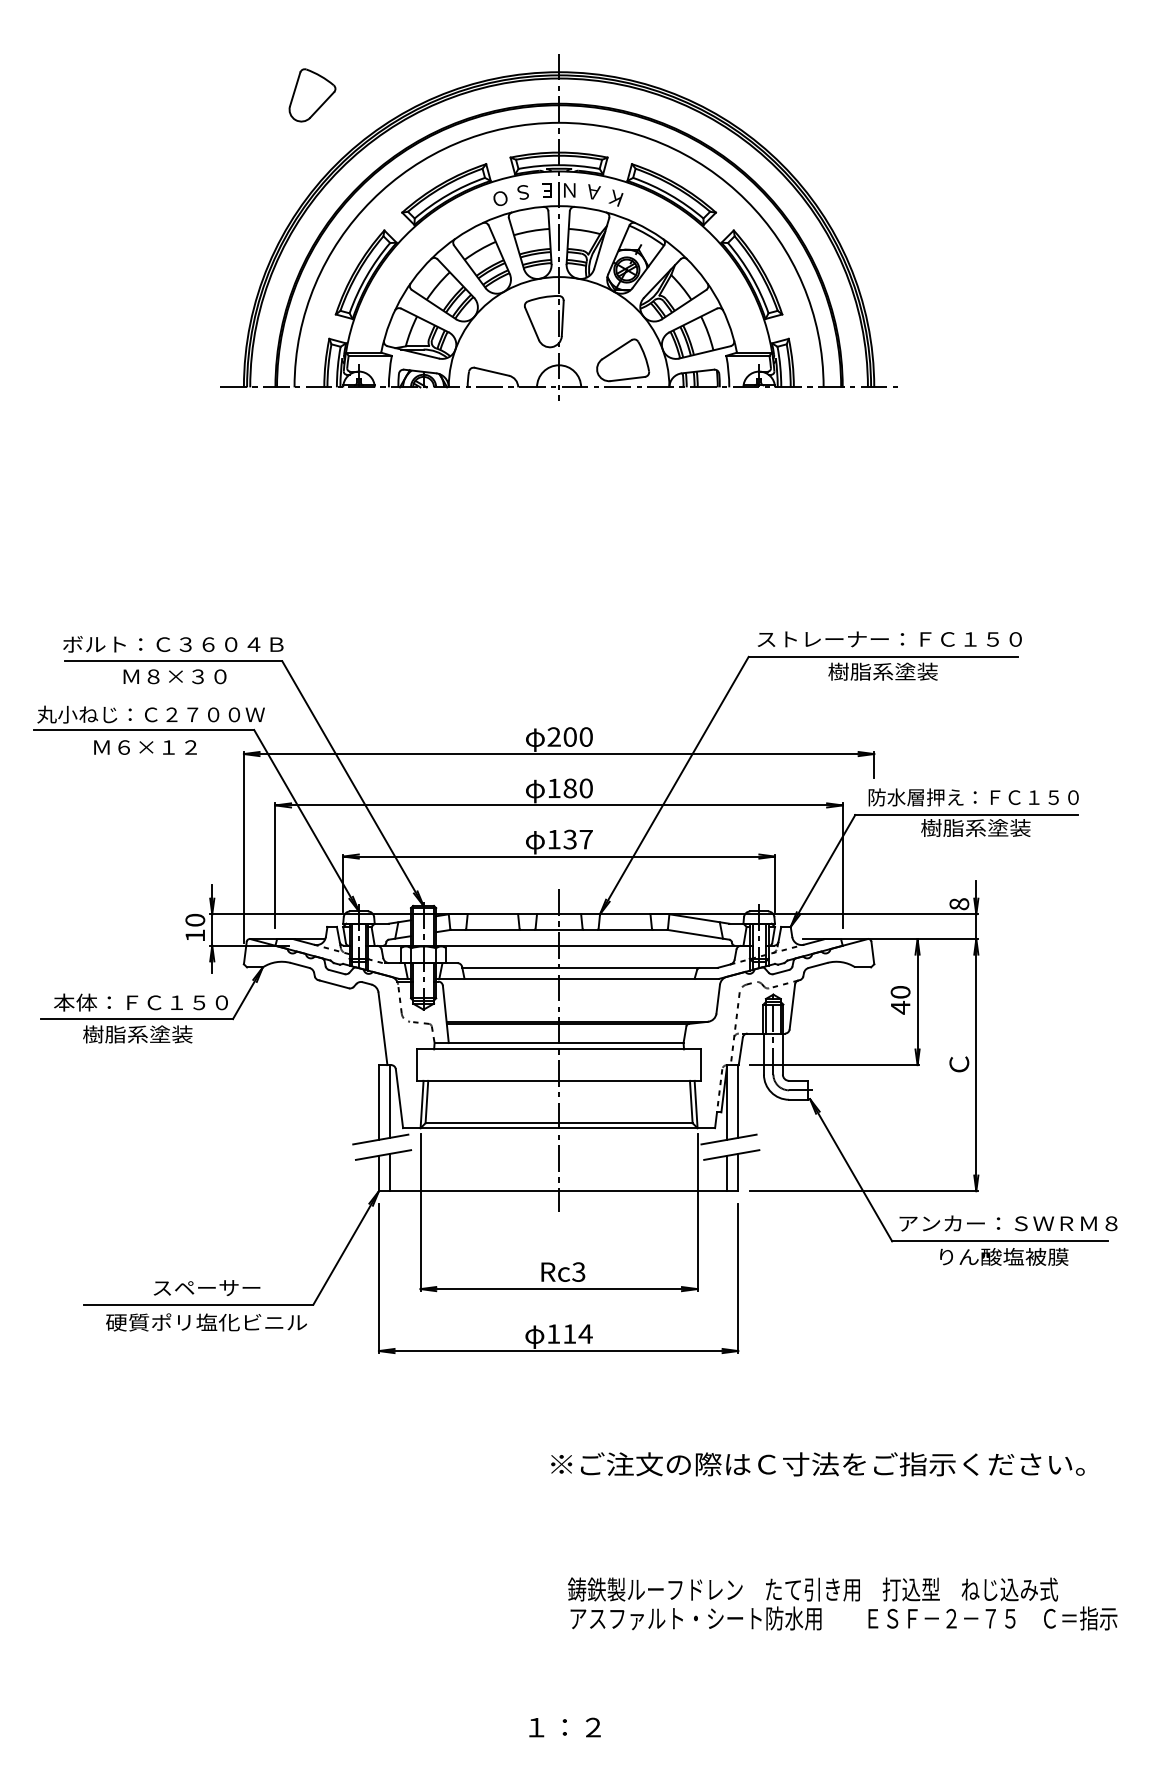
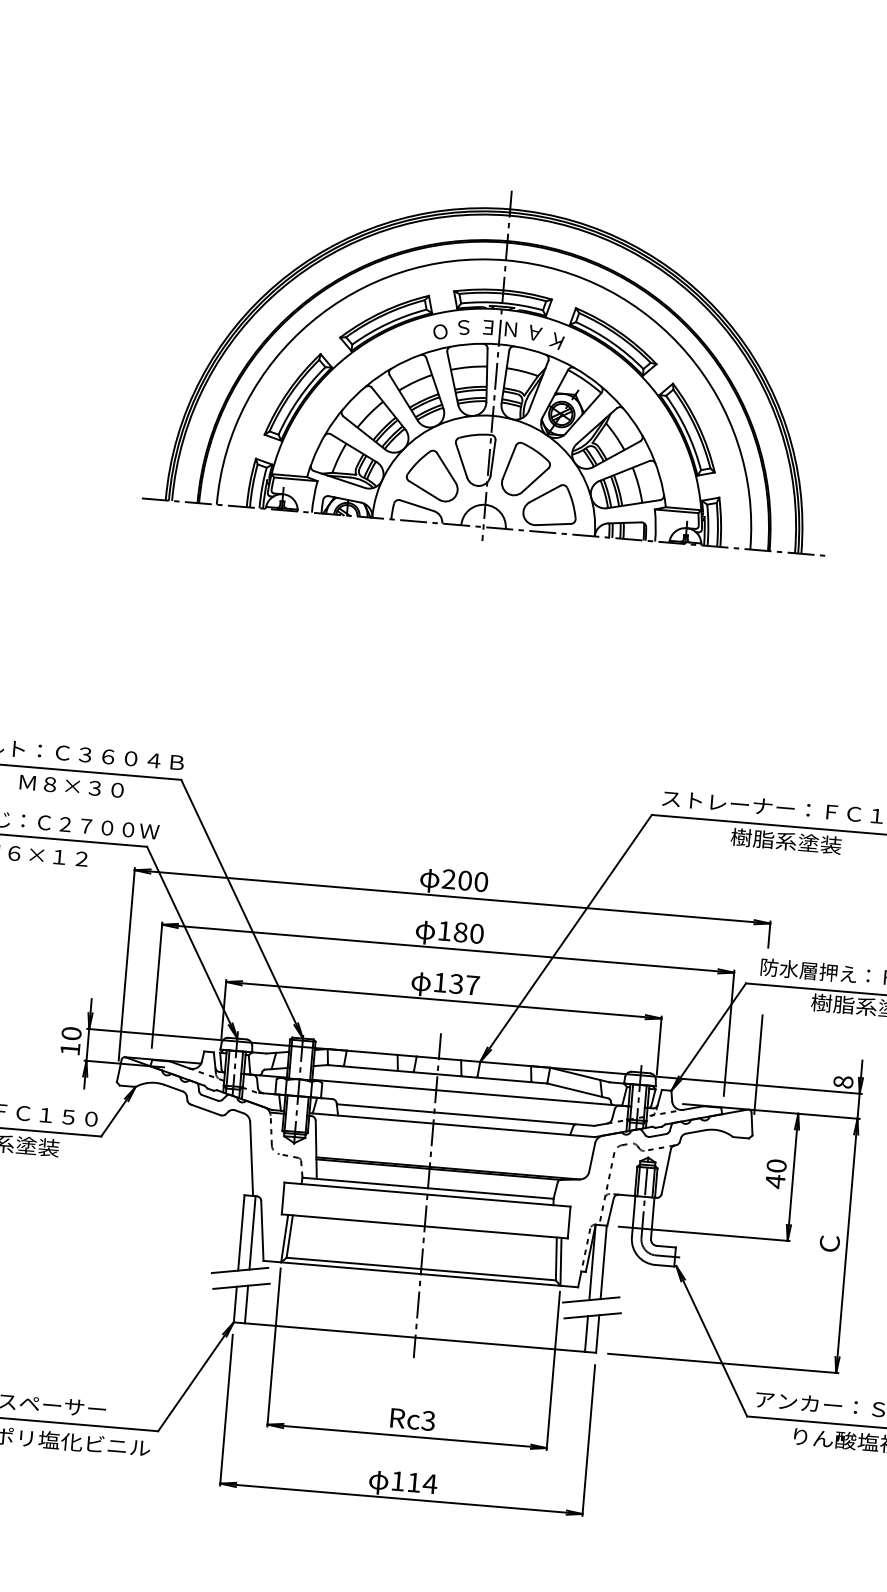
part: (312, 95) -> (526, 469), moved
part: (504, 340) -> (432, 475), added
line: (874, 893) -> (758, 1064), added

